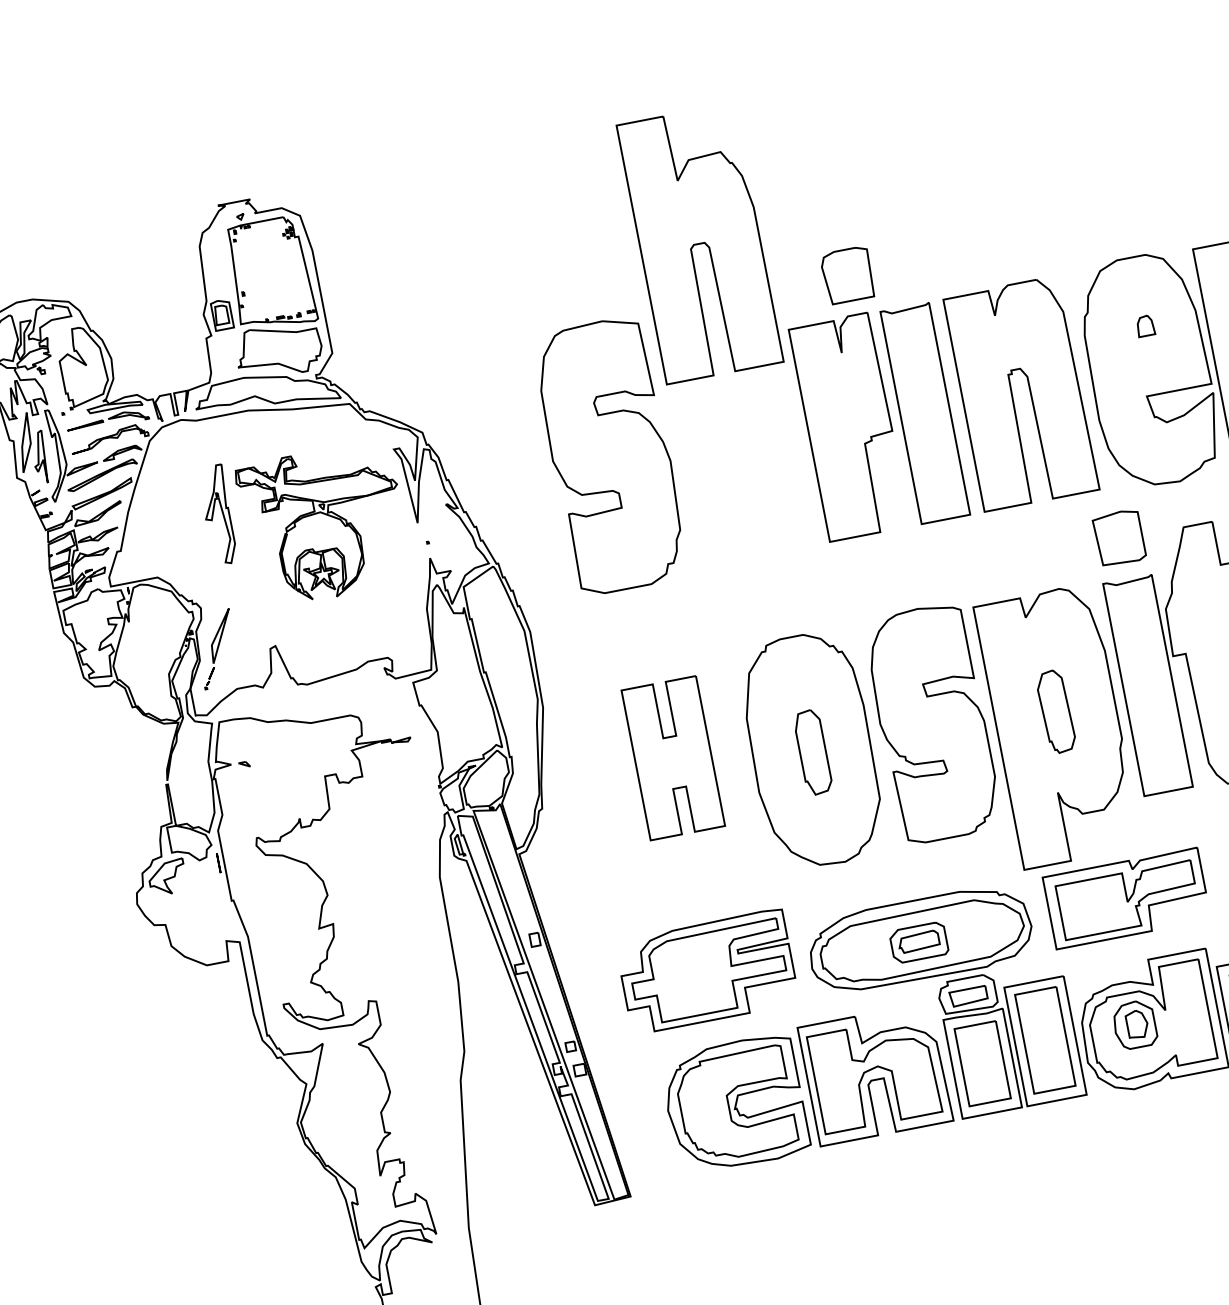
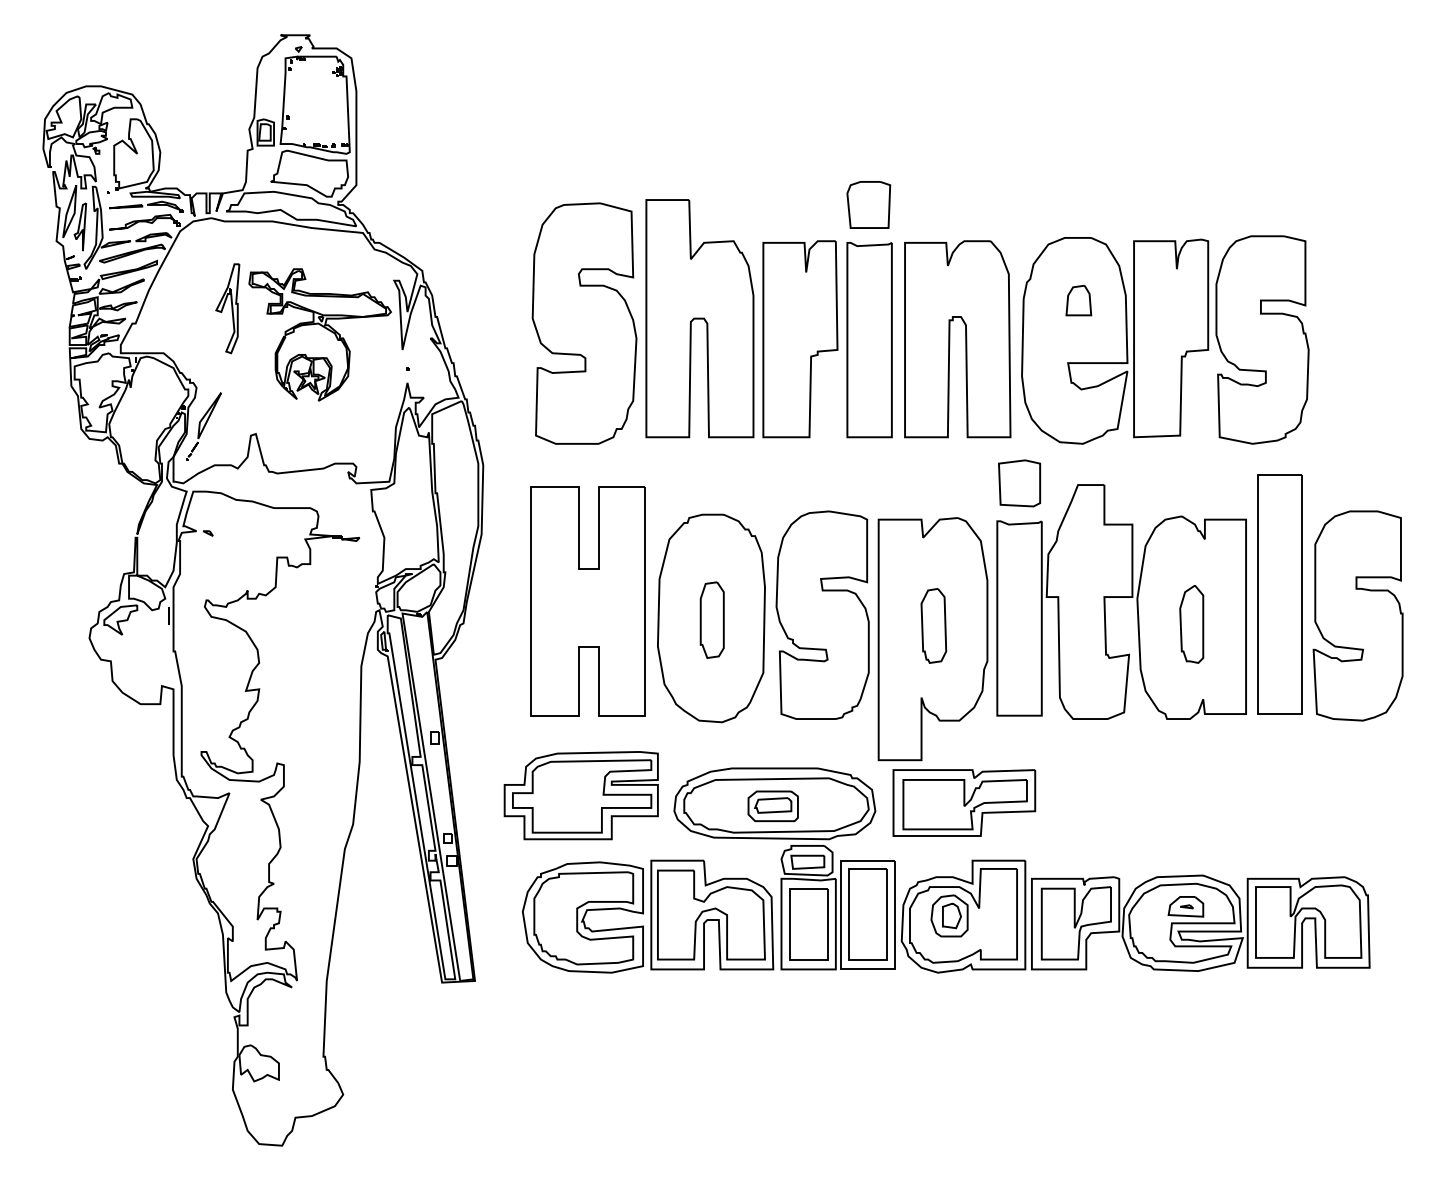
part: (699, 243) -> (699, 318), moved
part: (847, 274) -> (868, 204), moved
part: (1144, 325) -> (1078, 300), size x1.67
part: (672, 758) -> (587, 601), size x1.67

